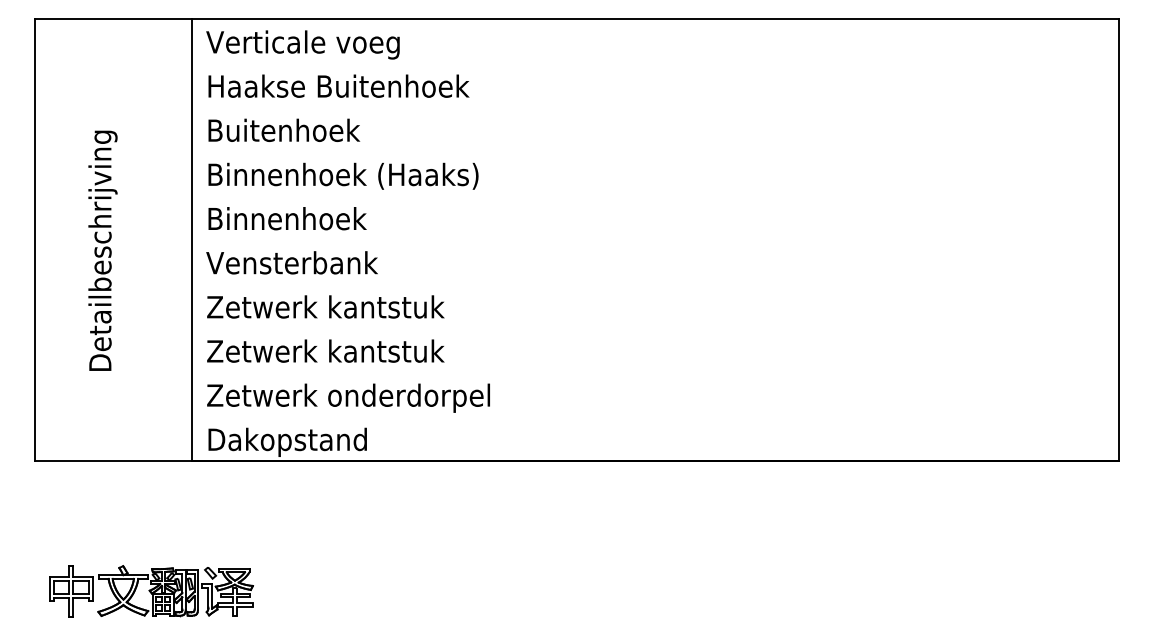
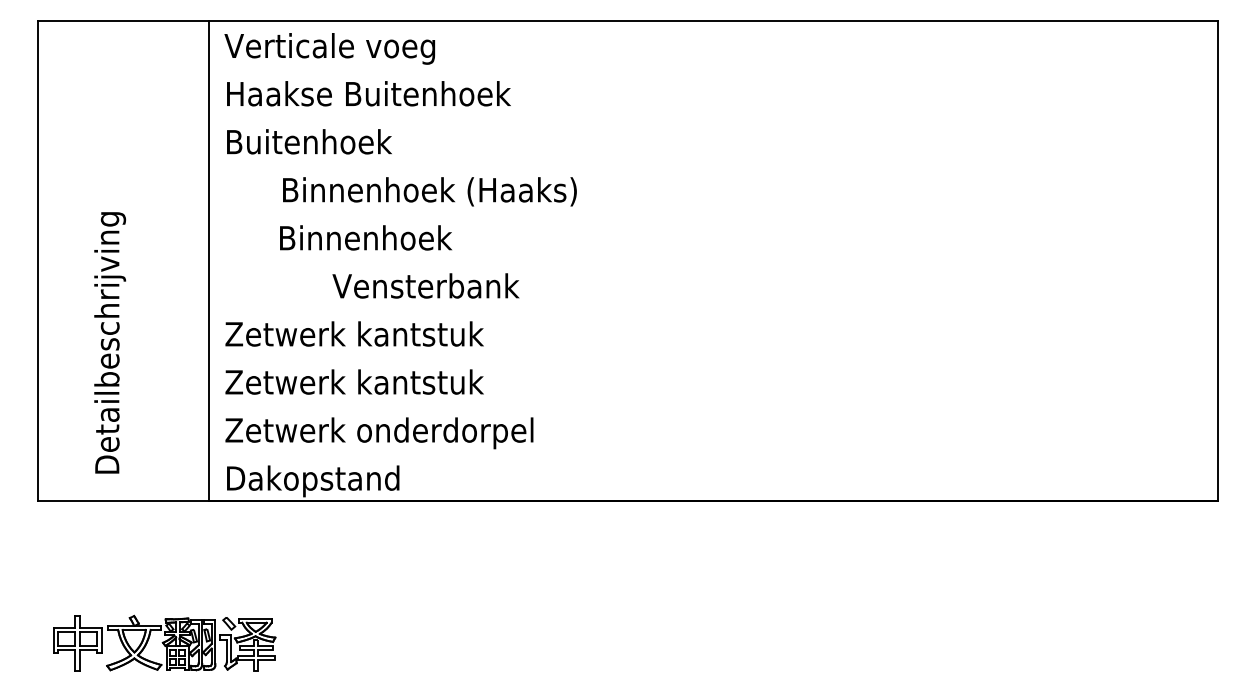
text: (343, 176) -> (429, 191), moved
text: (287, 218) -> (365, 237), moved
text: (103, 250) -> (110, 342), moved
text: (291, 262) -> (425, 285), moved

